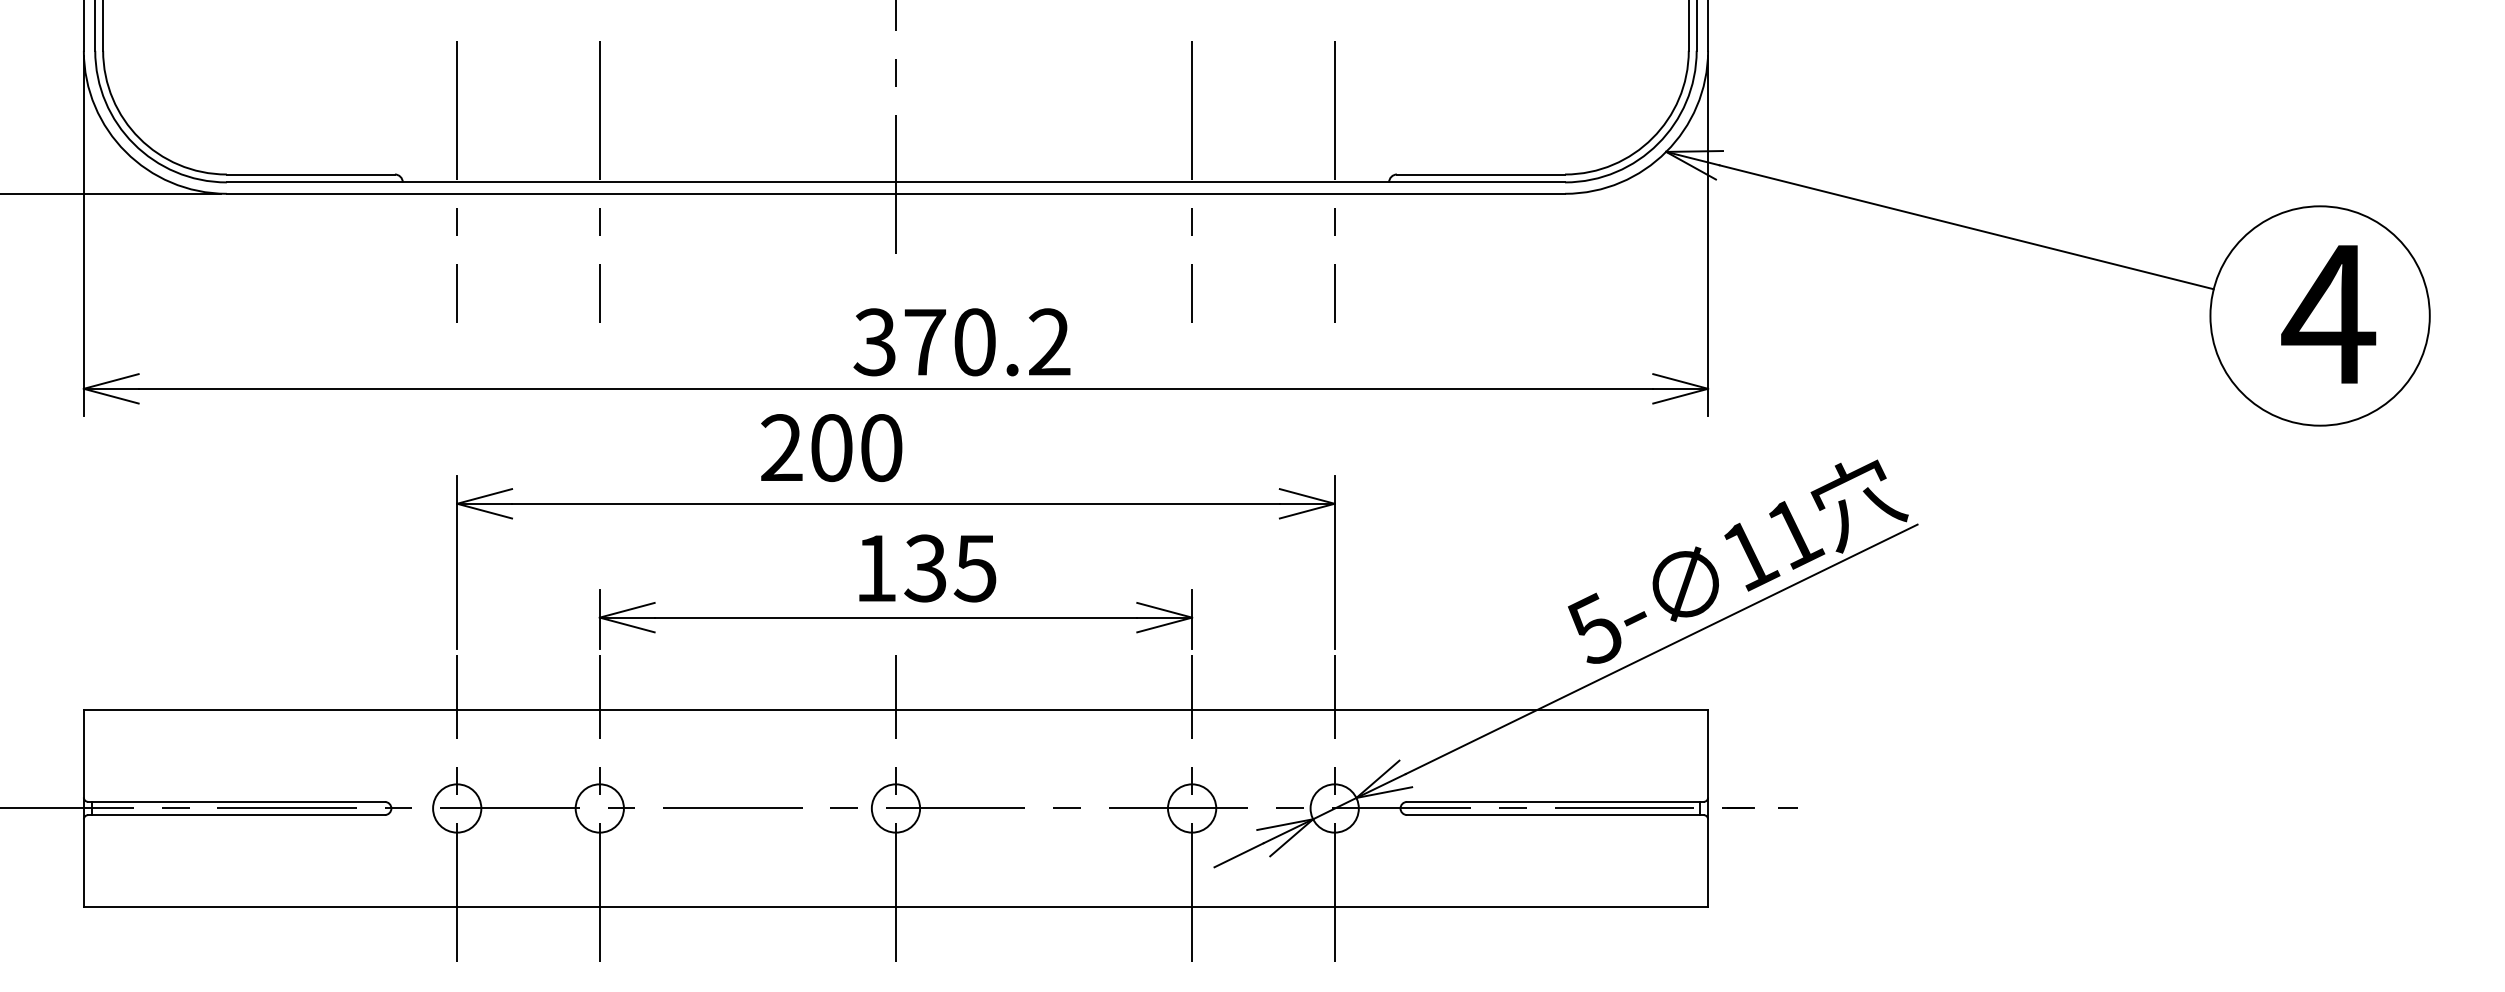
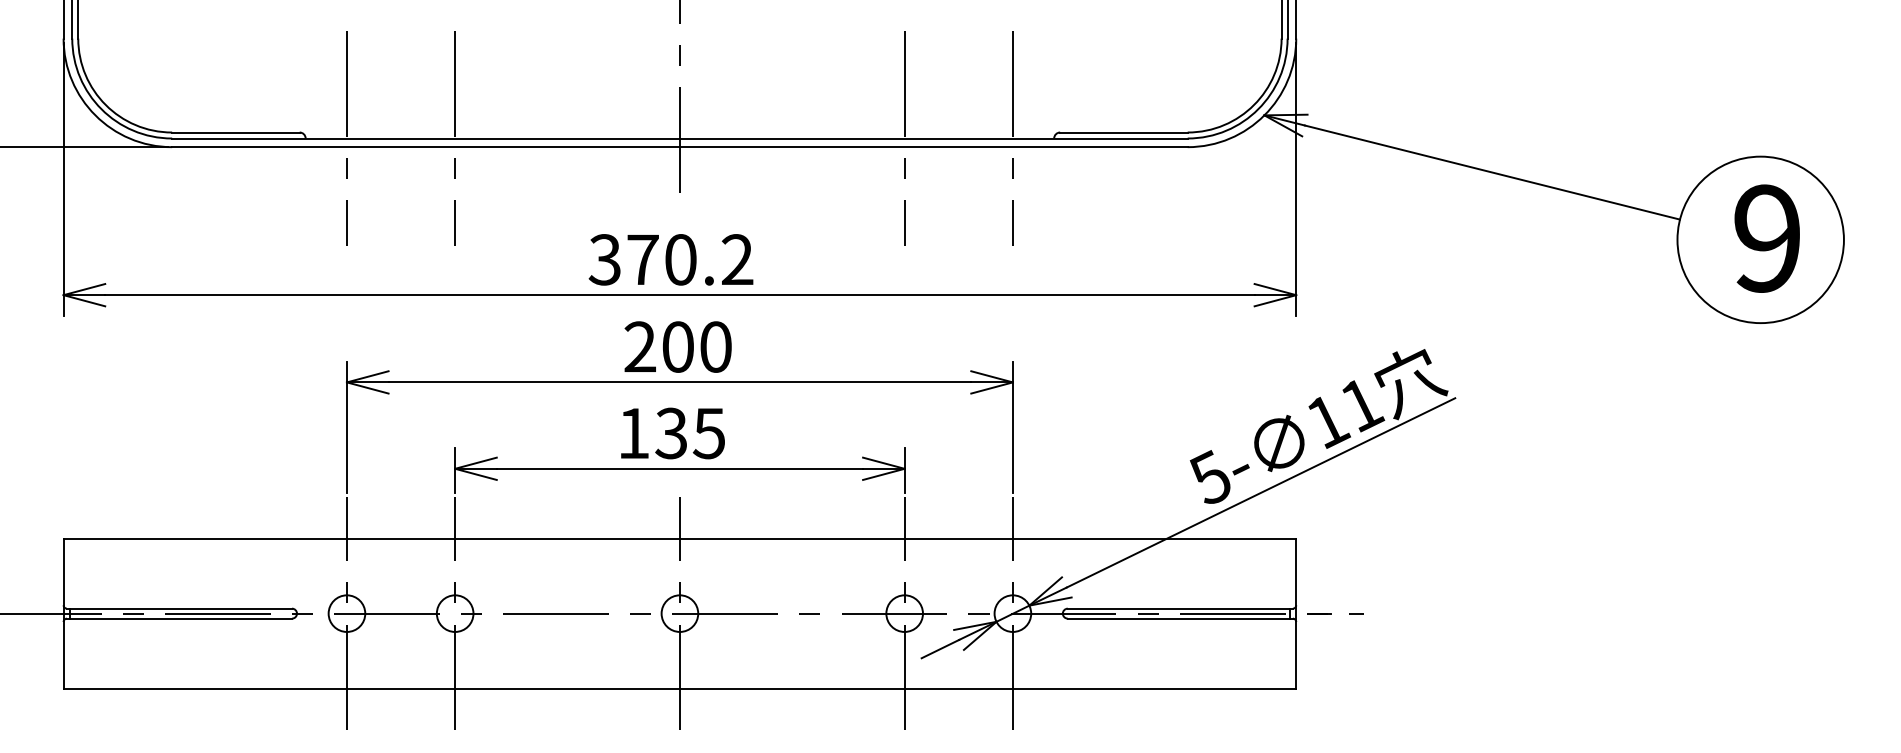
text: (2329, 314) -> (1767, 238), 4 -> 9
text: (961, 341) -> (670, 259), moved
text: (830, 447) -> (677, 346), moved
text: (927, 568) -> (672, 433), moved

